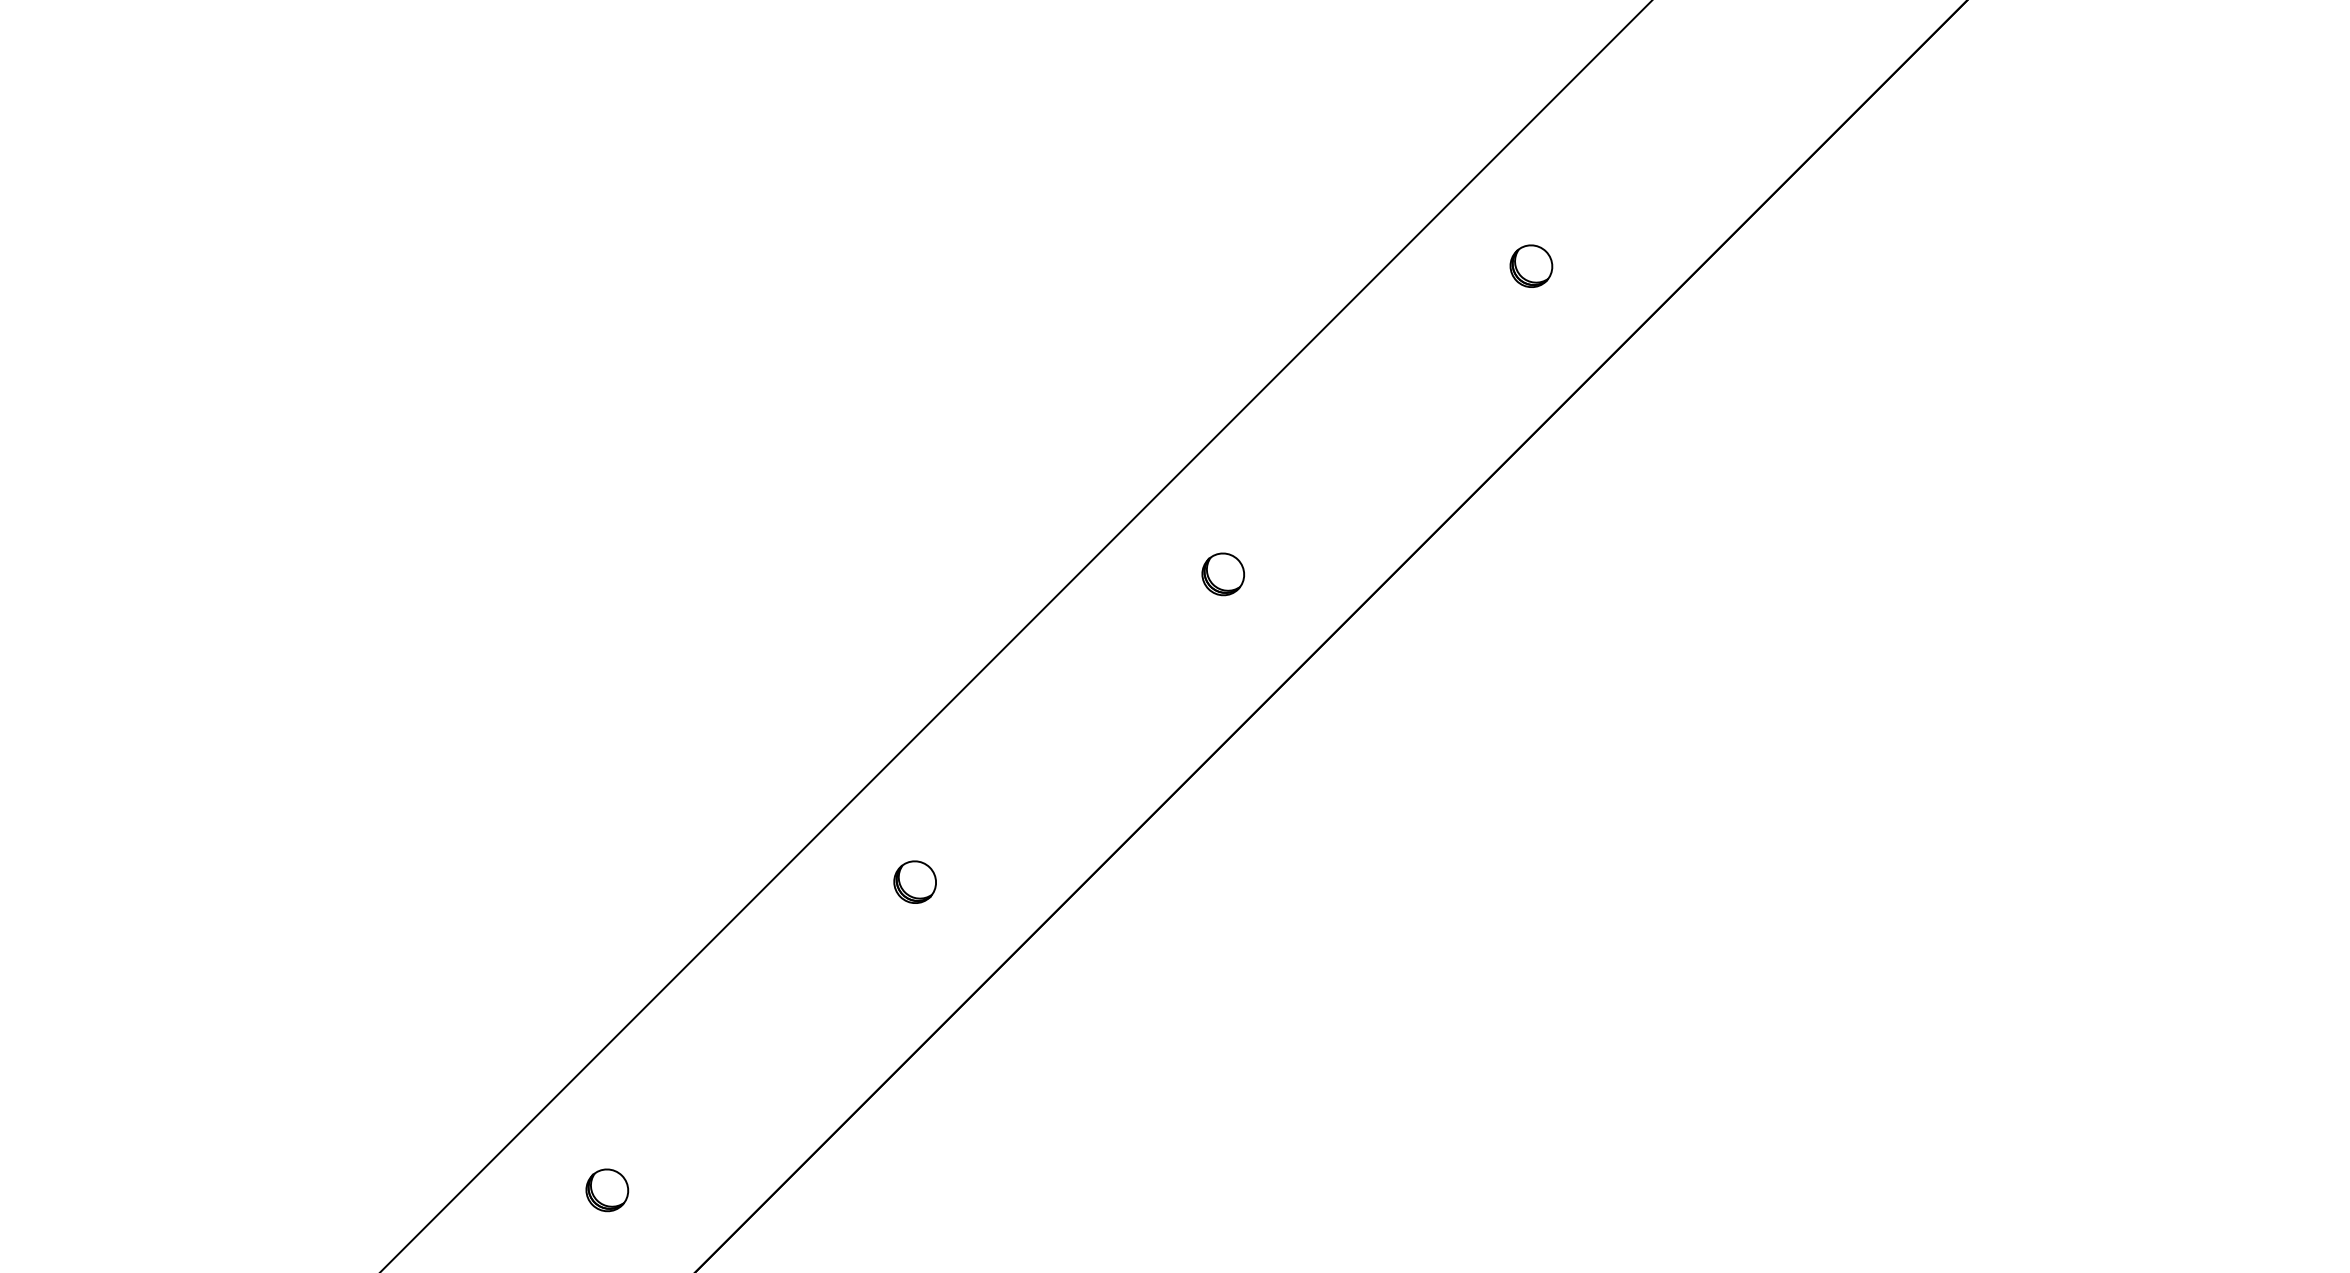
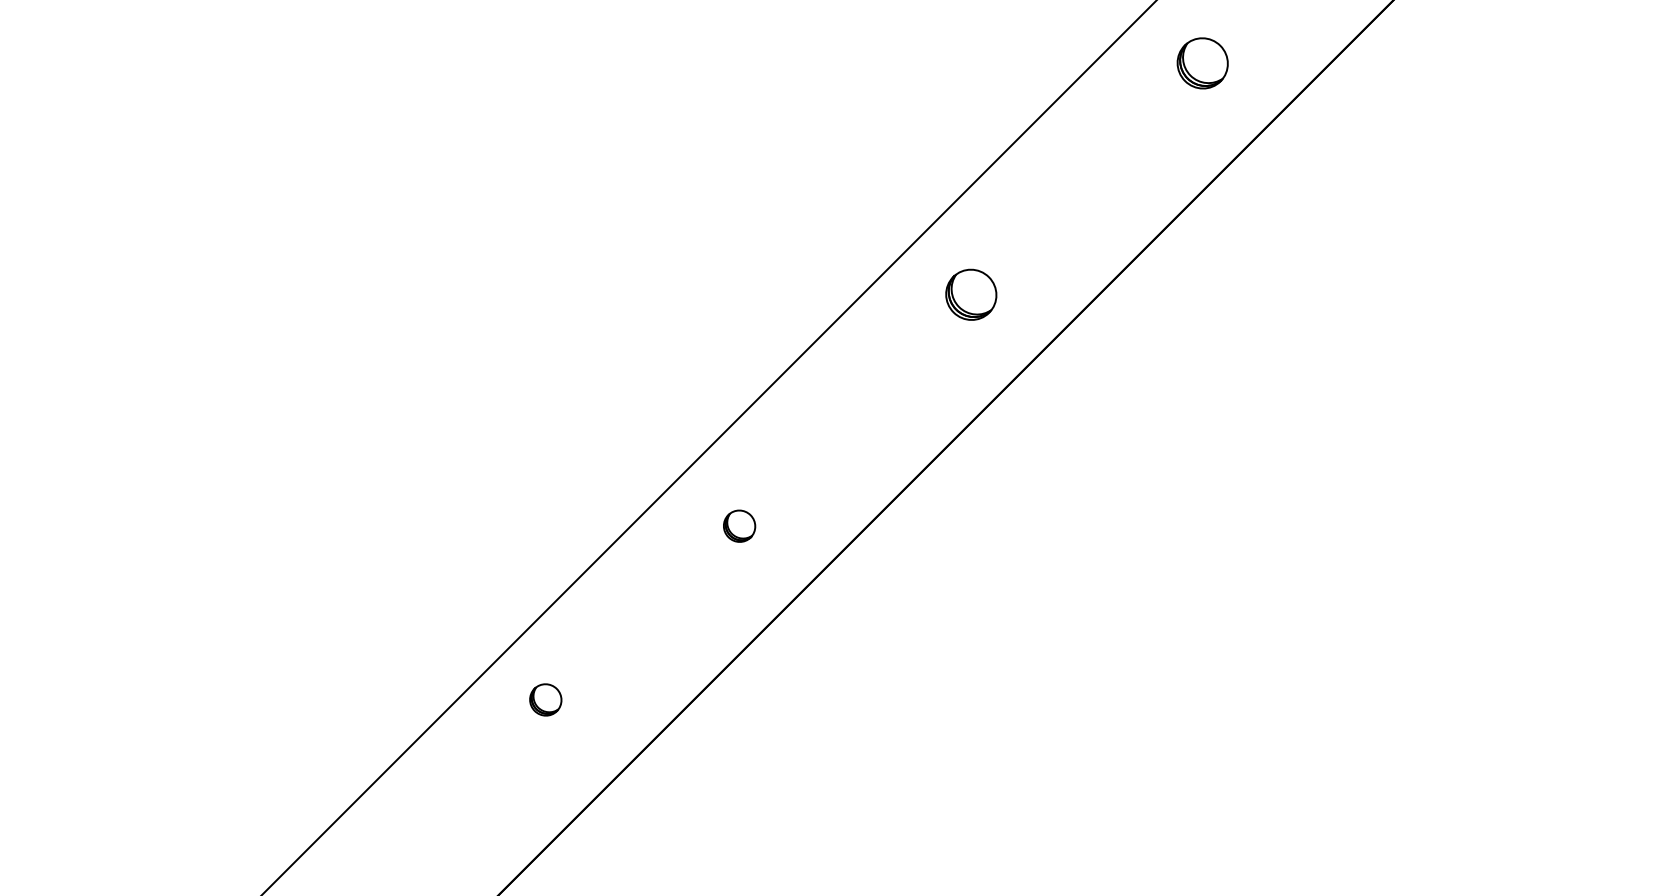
part: (1531, 265) -> (1202, 62), size x1.6
part: (1222, 574) -> (970, 294), size x1.6
part: (607, 1190) -> (545, 700), moved

